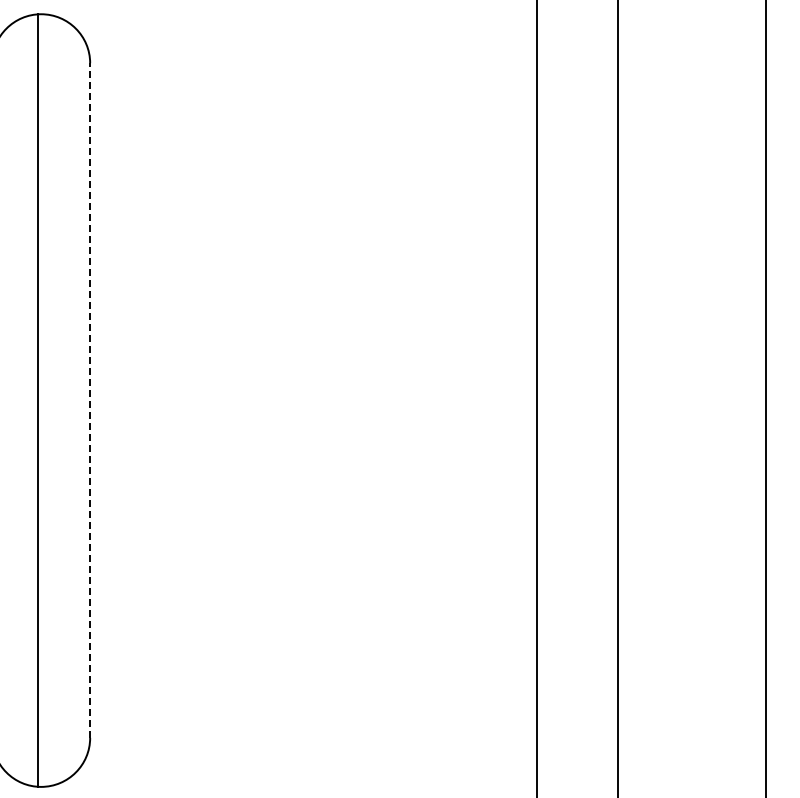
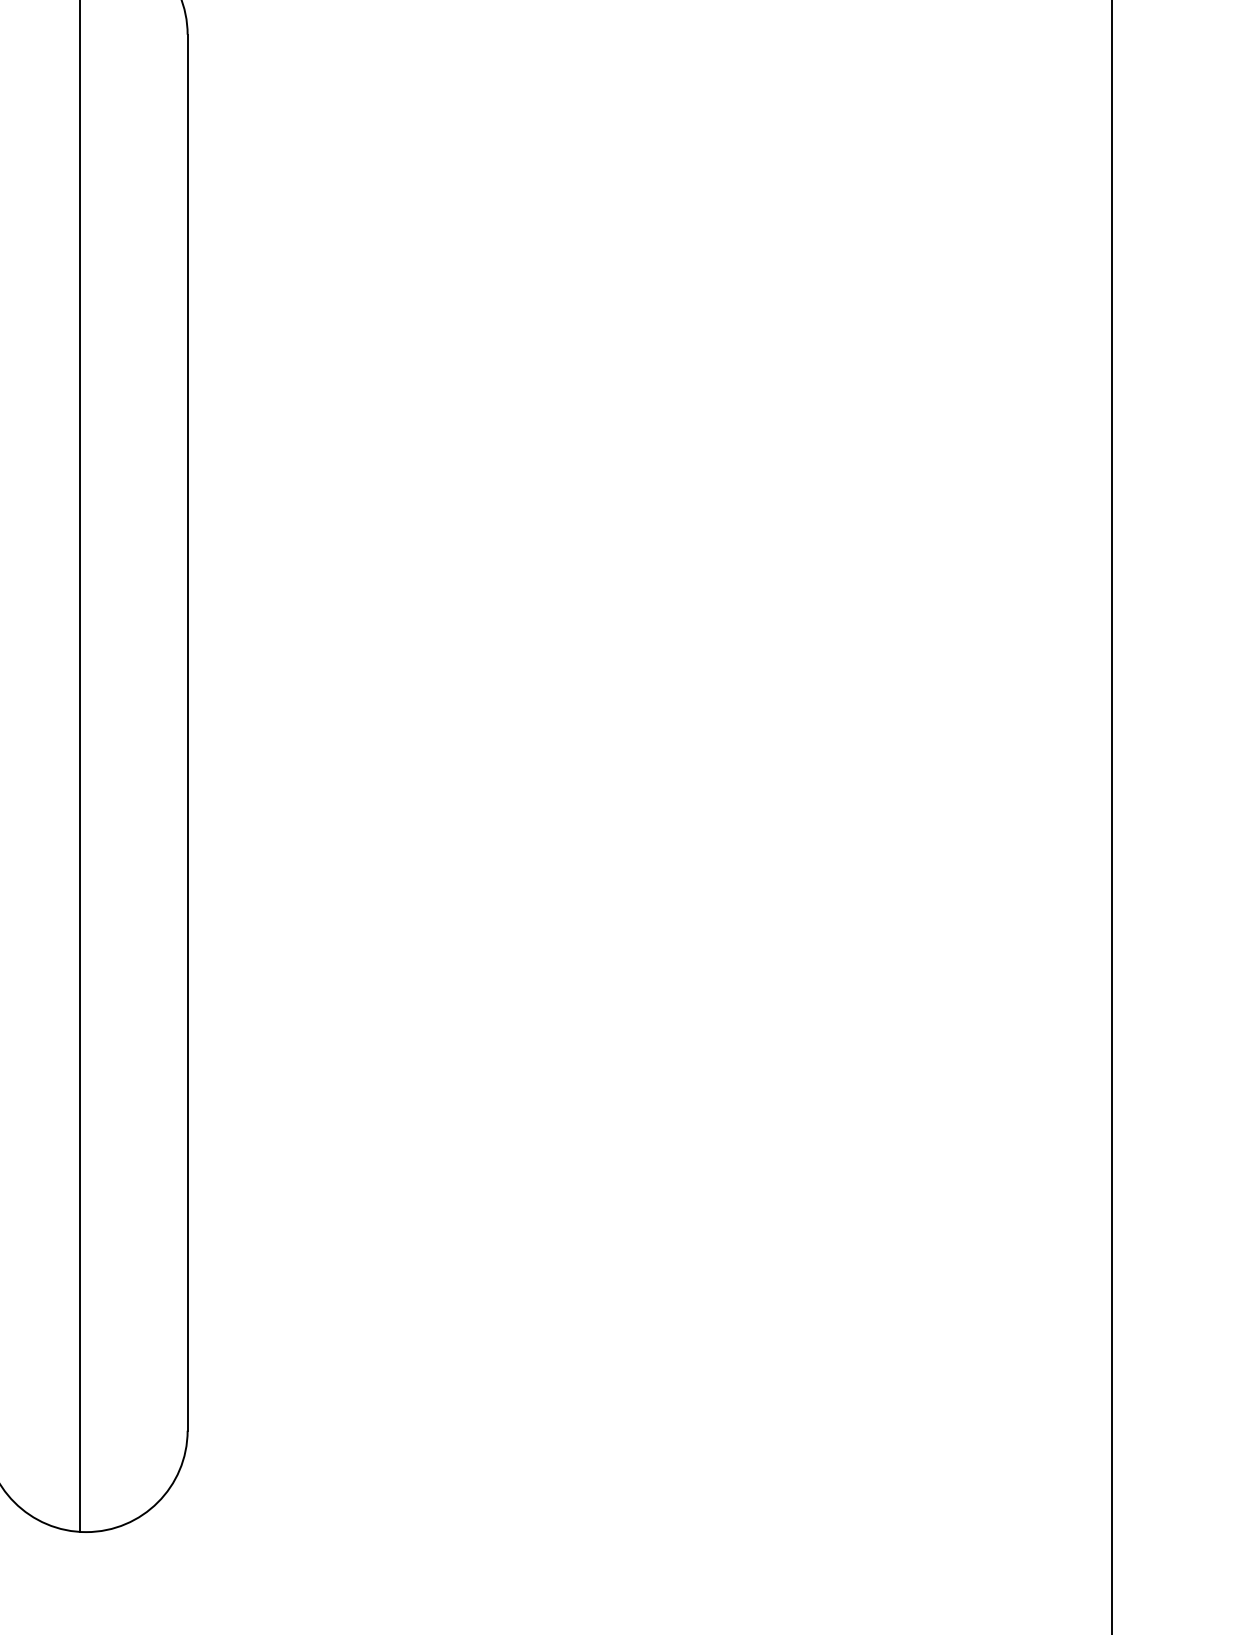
line: (90, 400) -> (188, 732), dashed -> solid

